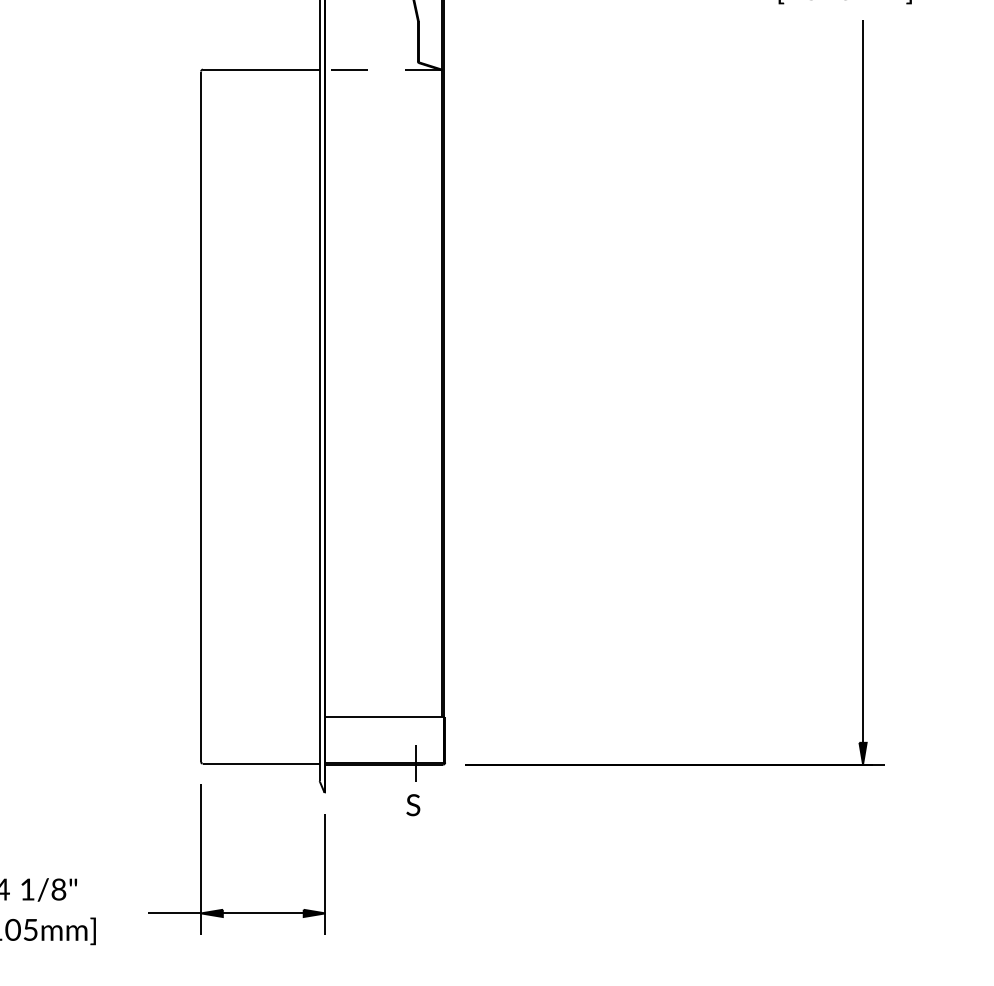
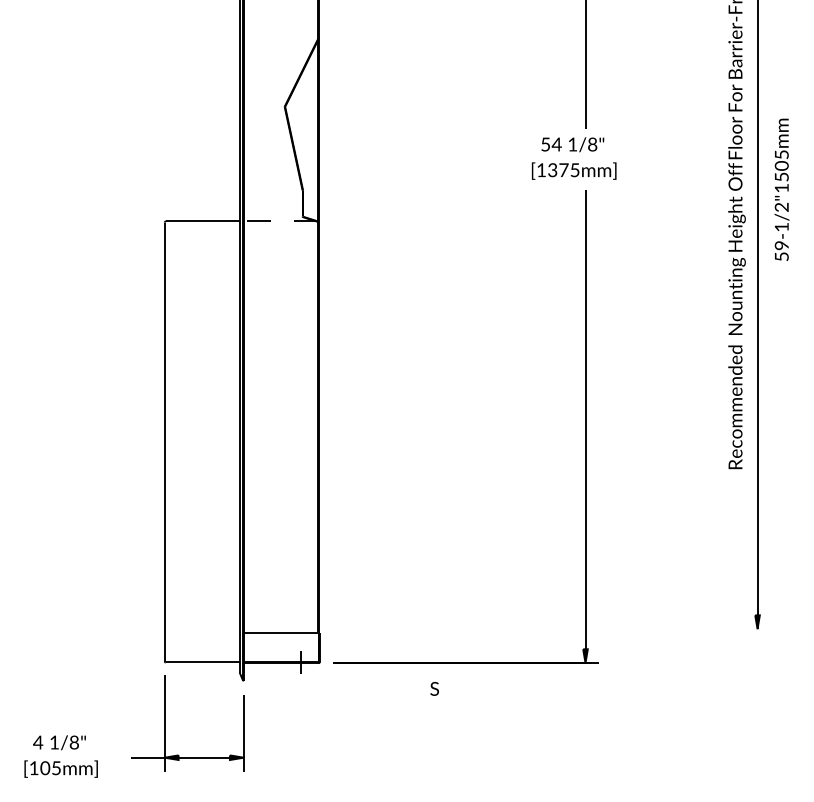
text: (413, 804) -> (434, 688), moved

